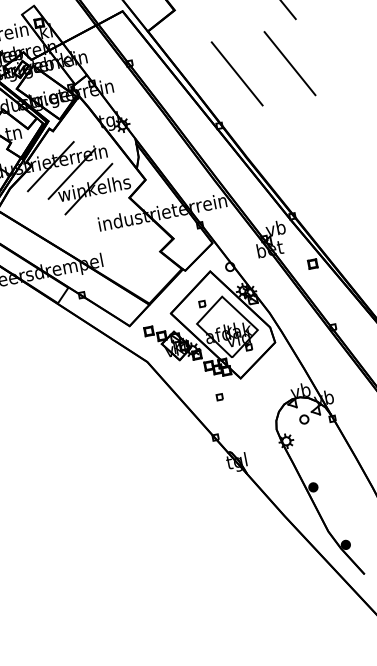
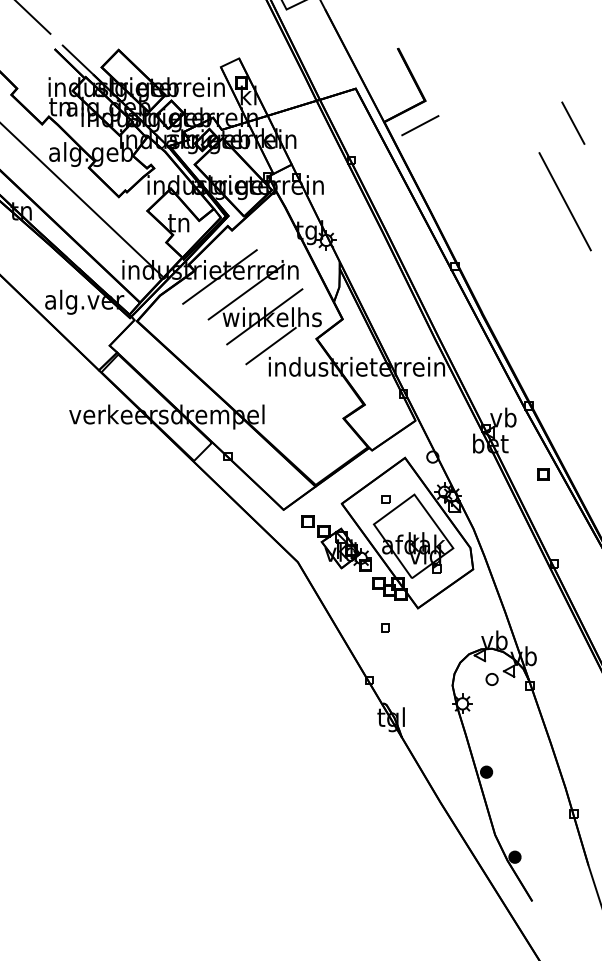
line: (174, 28) -> (420, 125), added
line: (236, 73) -> (491, 201), removed
line: (97, 209) -> (270, 346), added

